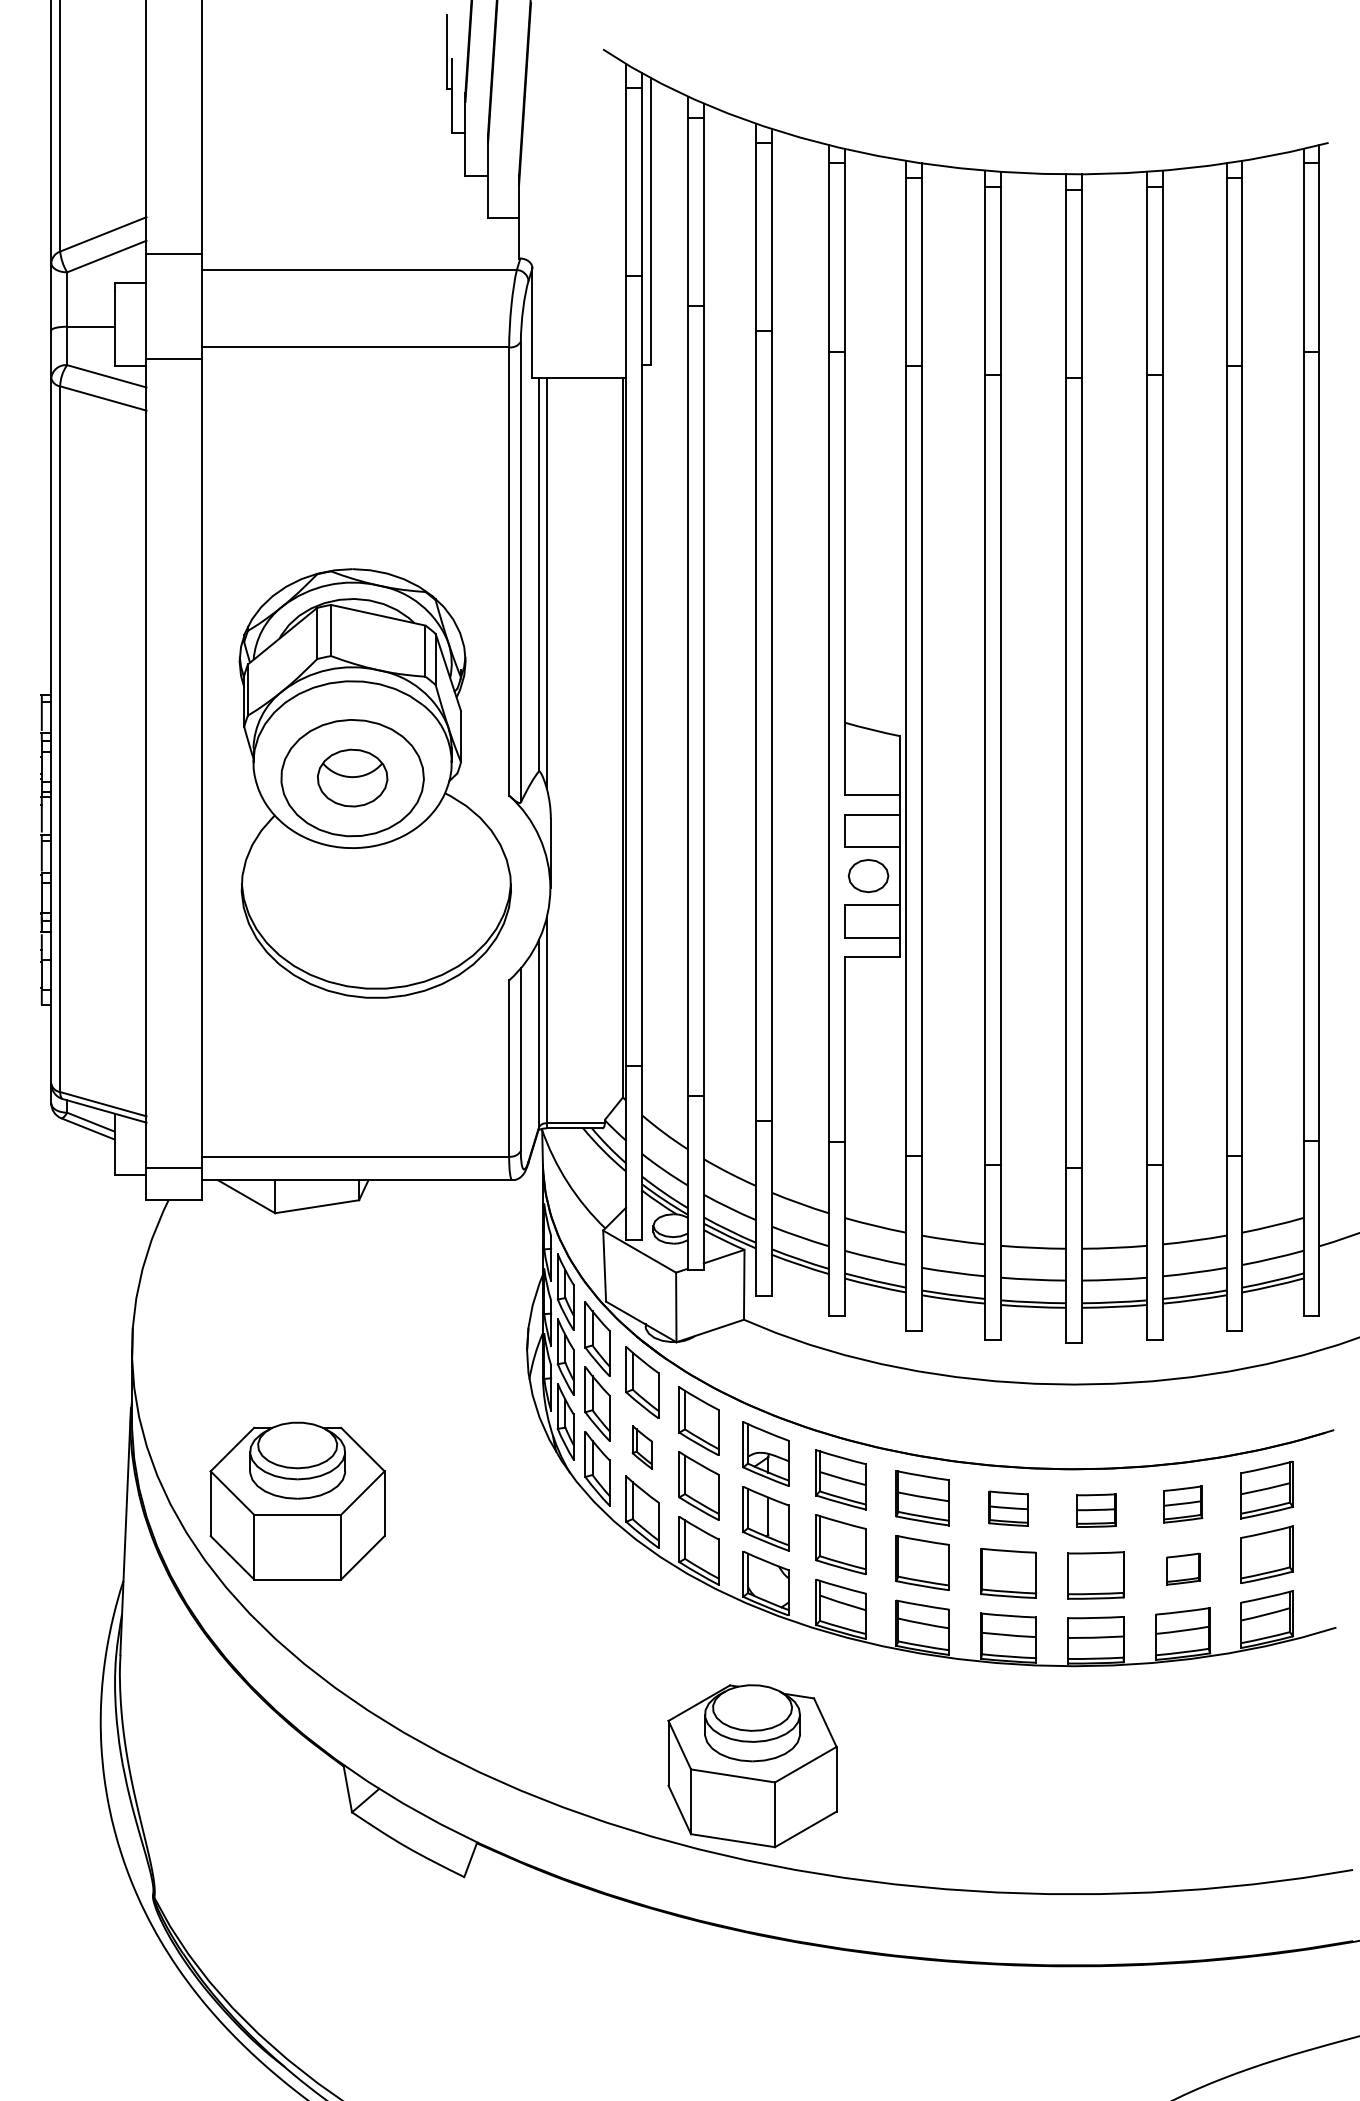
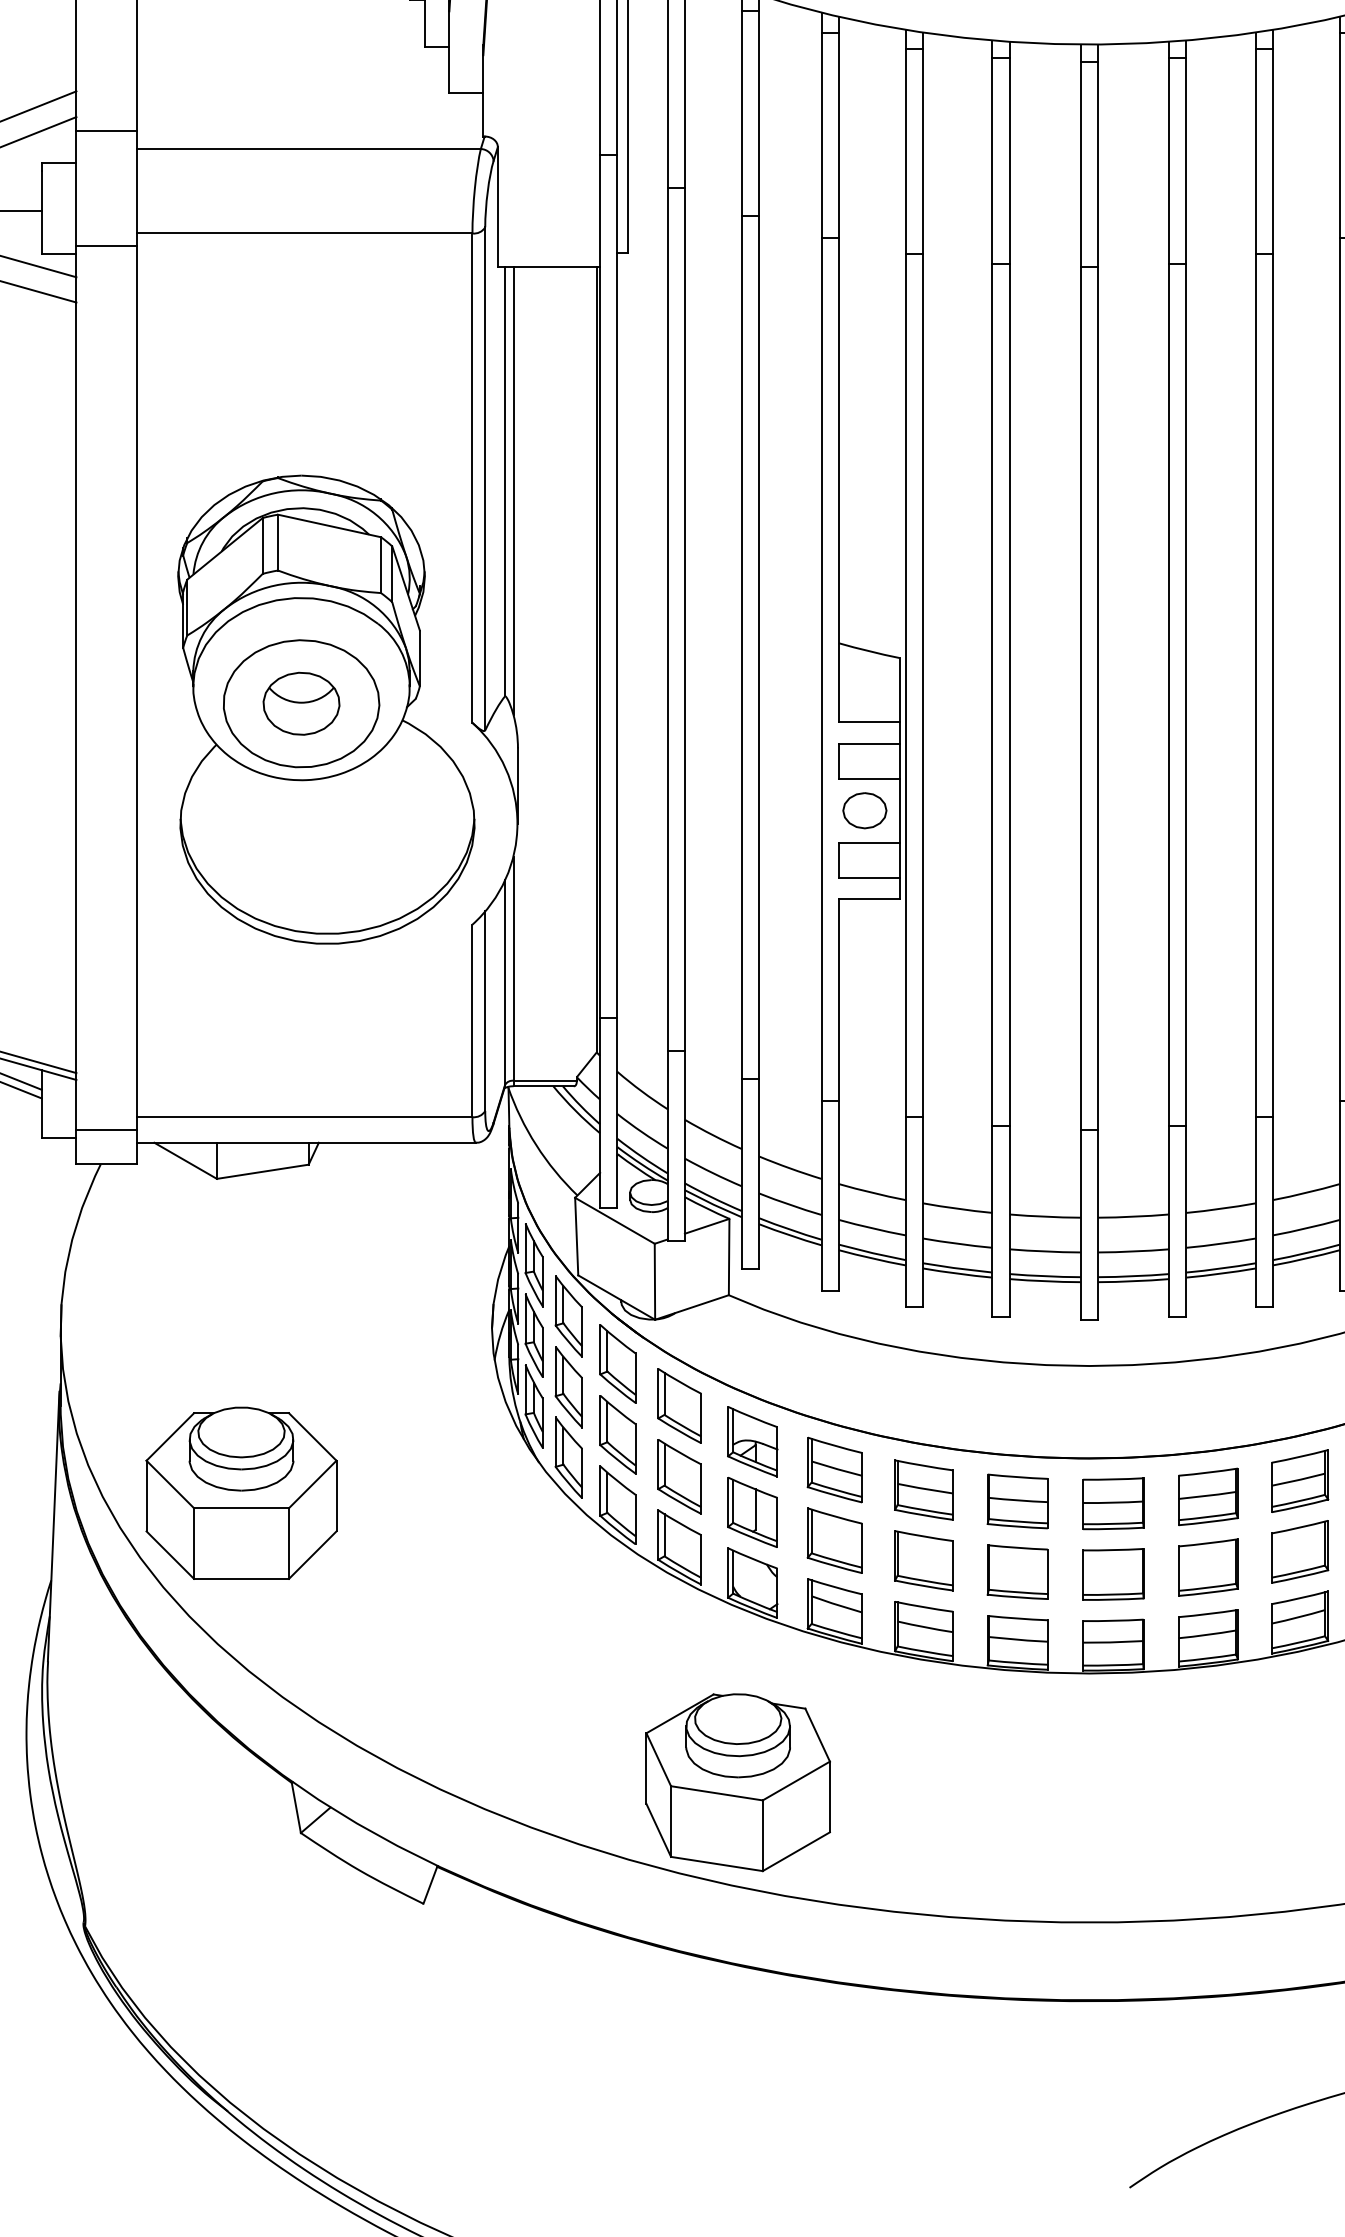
part: (642, 1447) -> (618, 1434), size x1.67
part: (1183, 1504) -> (1208, 1496), size x1.43
part: (1008, 1508) -> (1017, 1501), size x1.43
part: (1095, 1510) -> (1112, 1503), size x1.43
part: (1183, 1568) -> (1208, 1566), size x1.67

